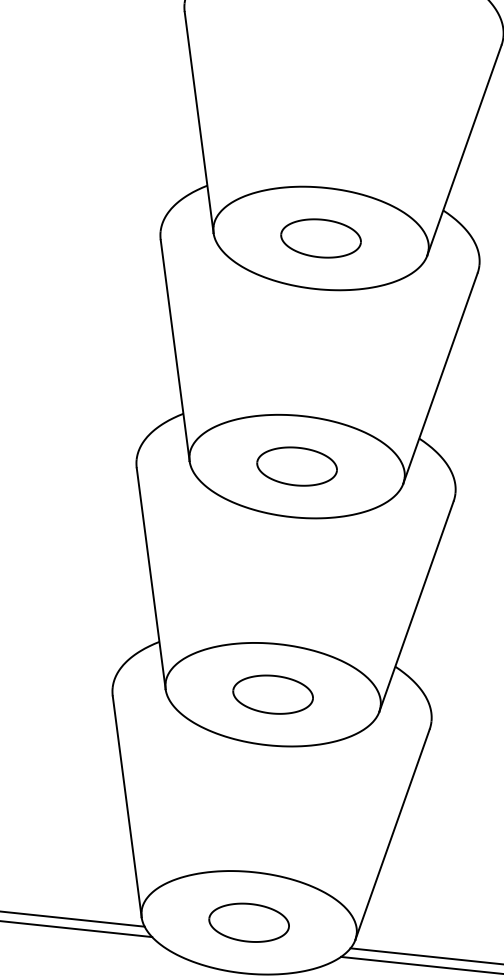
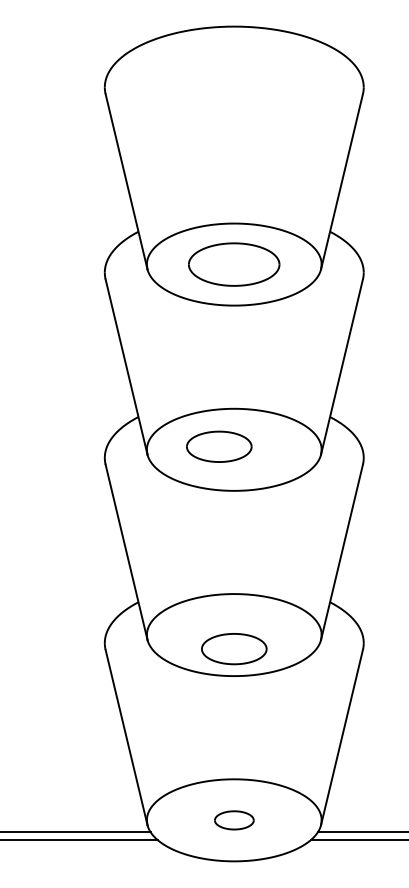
part: (321, 238) -> (234, 264), size x1.4
part: (297, 466) -> (219, 446), moved
part: (273, 695) -> (234, 649), moved
part: (249, 923) -> (234, 820), size x0.6

